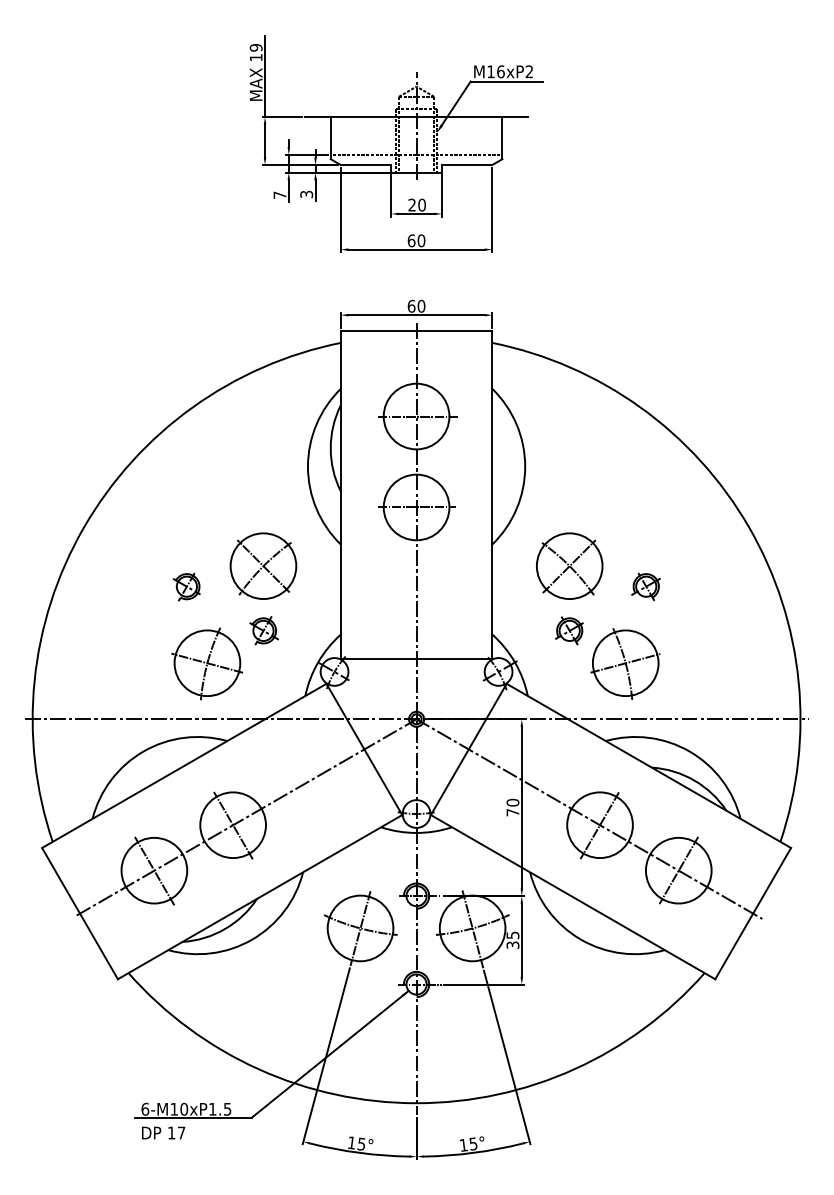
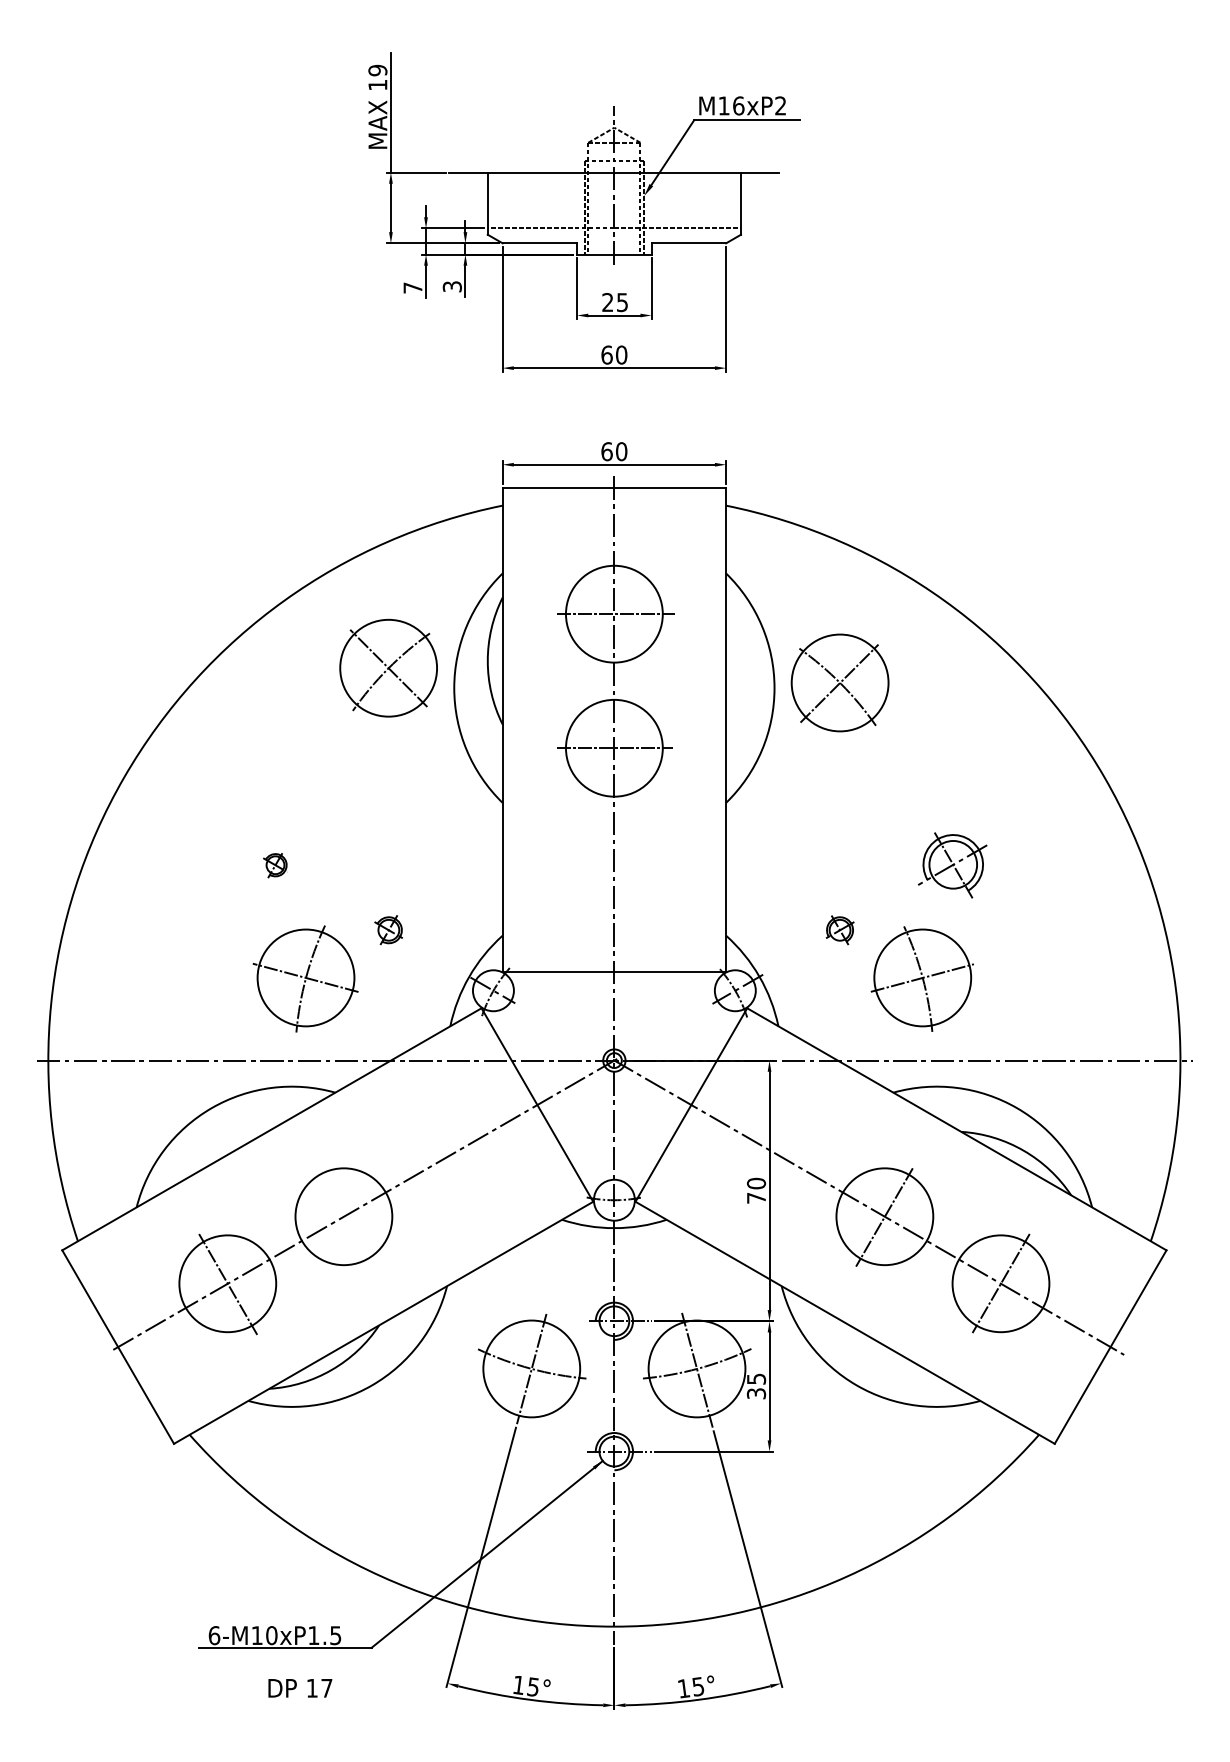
text: (421, 204) -> (621, 301), 20 -> 25
part: (263, 565) -> (388, 667), moved
part: (569, 565) -> (839, 681), moved
part: (186, 586) -> (275, 864), size x0.6
part: (645, 586) -> (951, 864), size x1.6
part: (263, 630) -> (388, 929), size x0.7
part: (569, 630) -> (839, 929), size x0.7
line: (232, 825) -> (342, 1217), removed
text: (163, 1132) -> (300, 1687), moved

